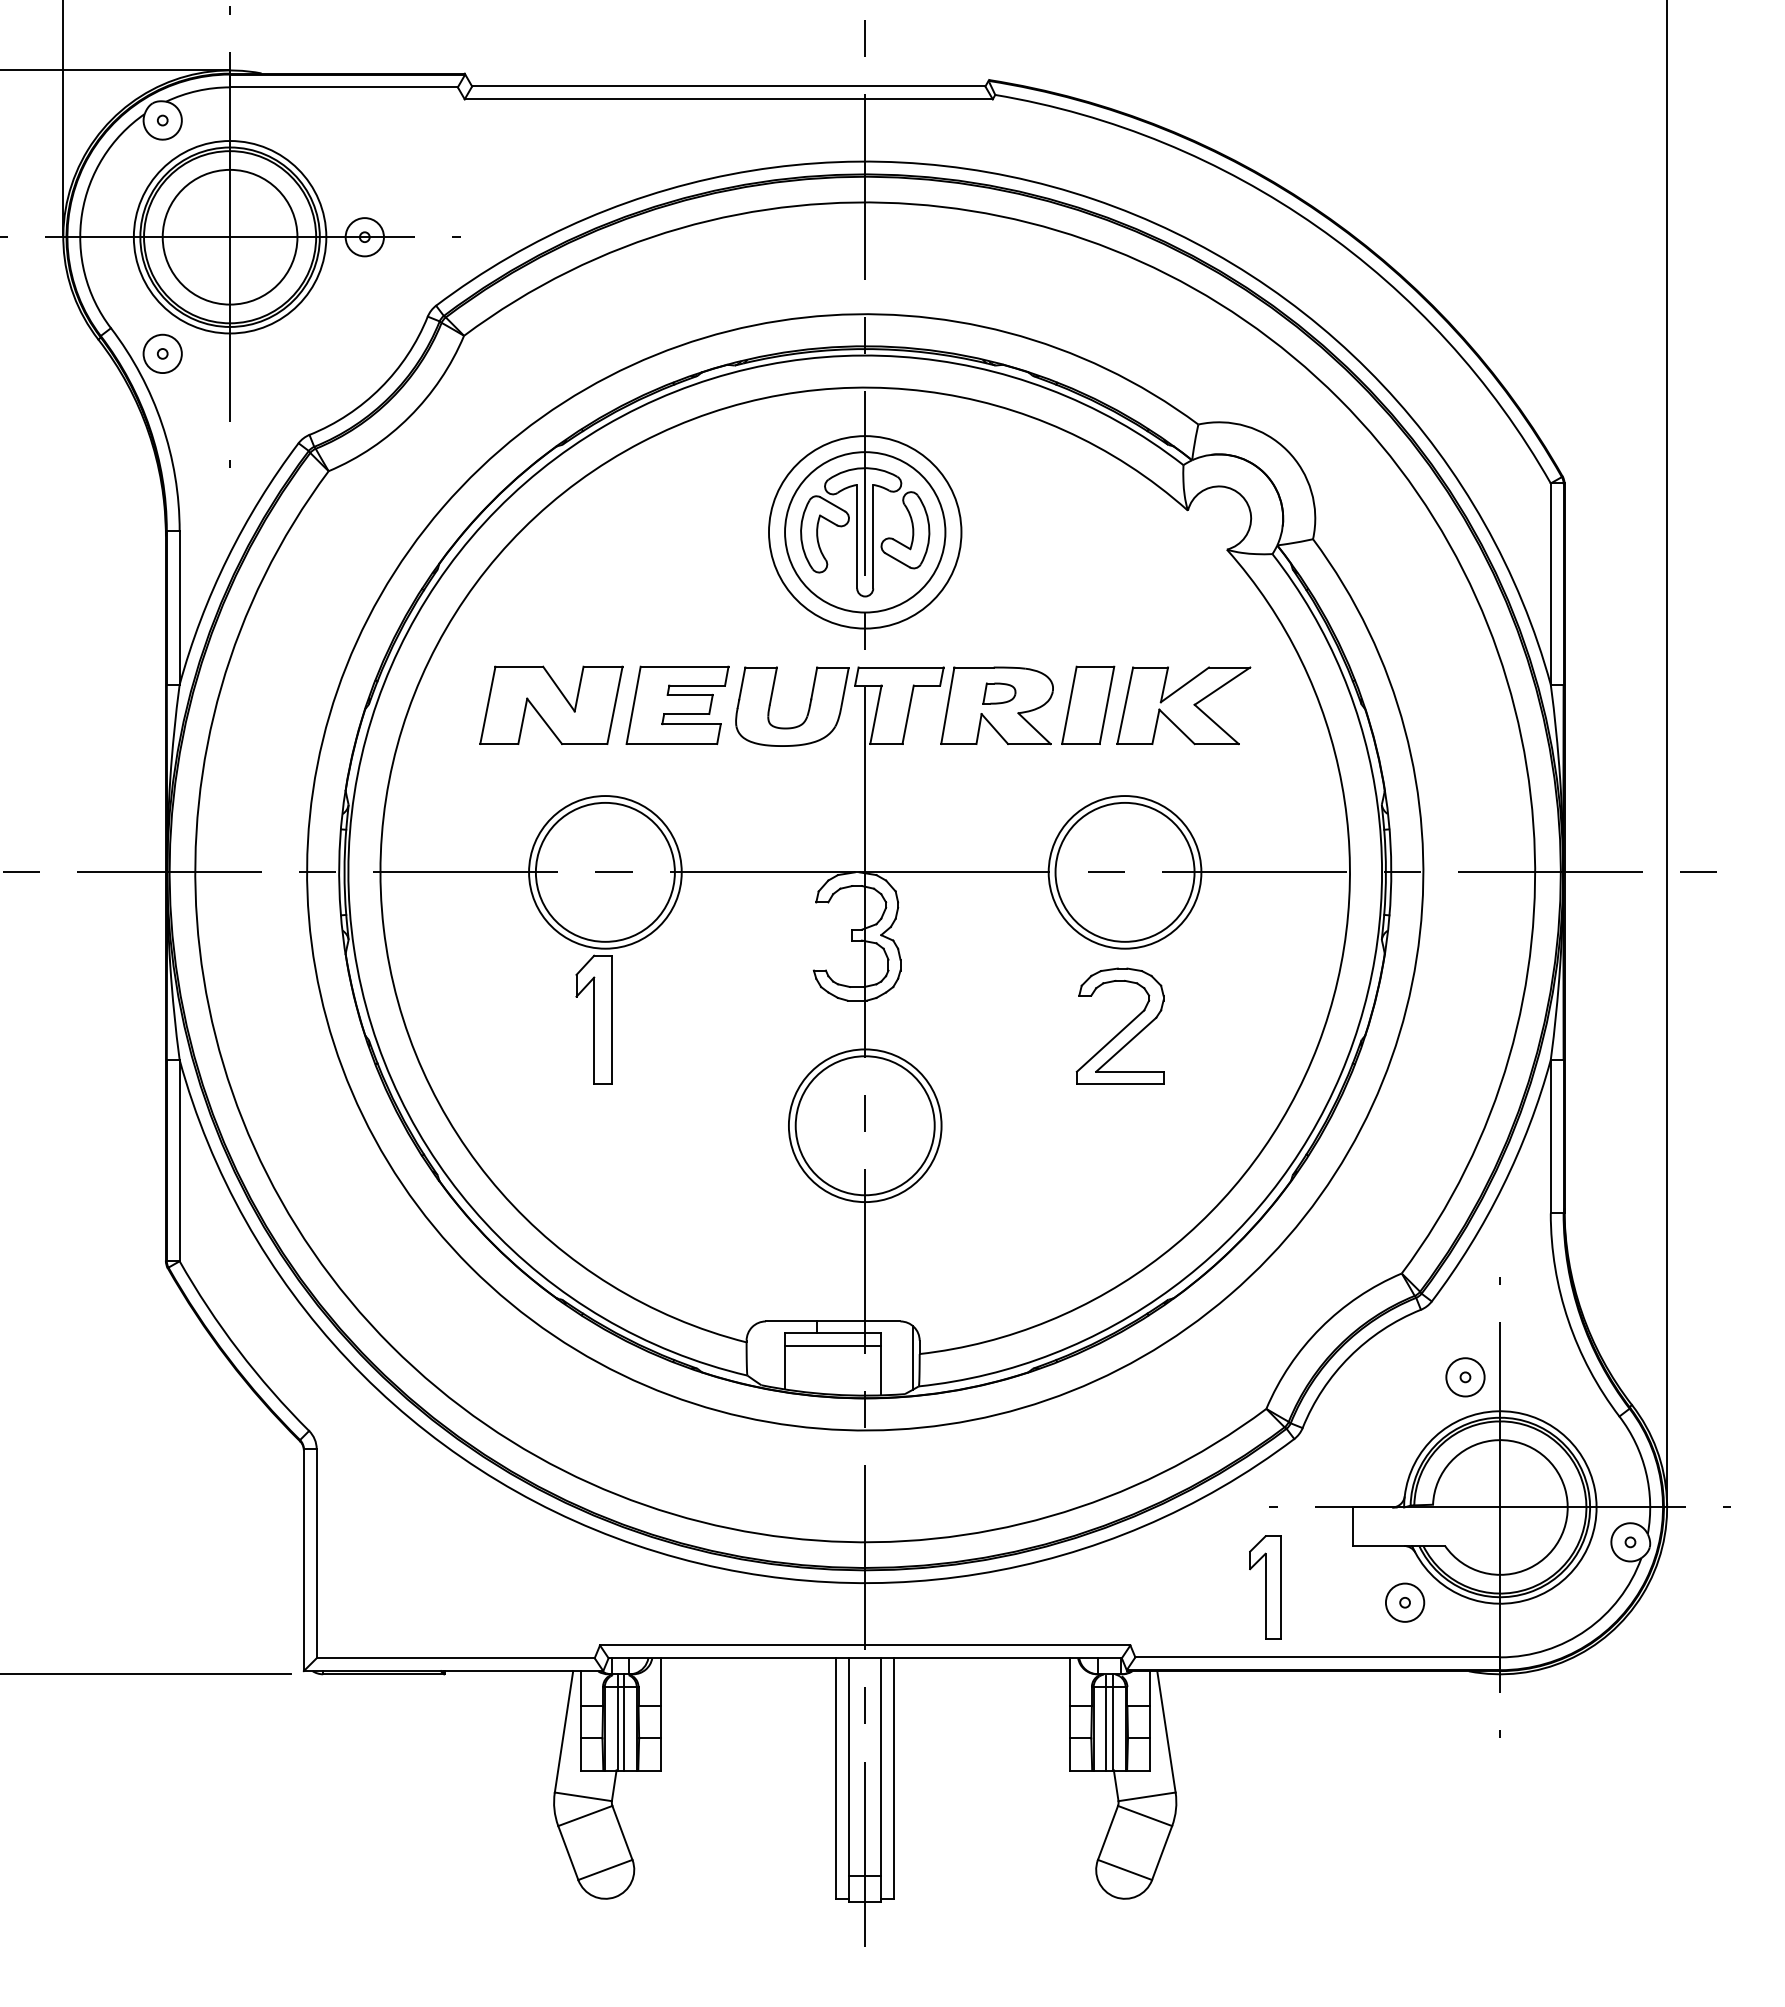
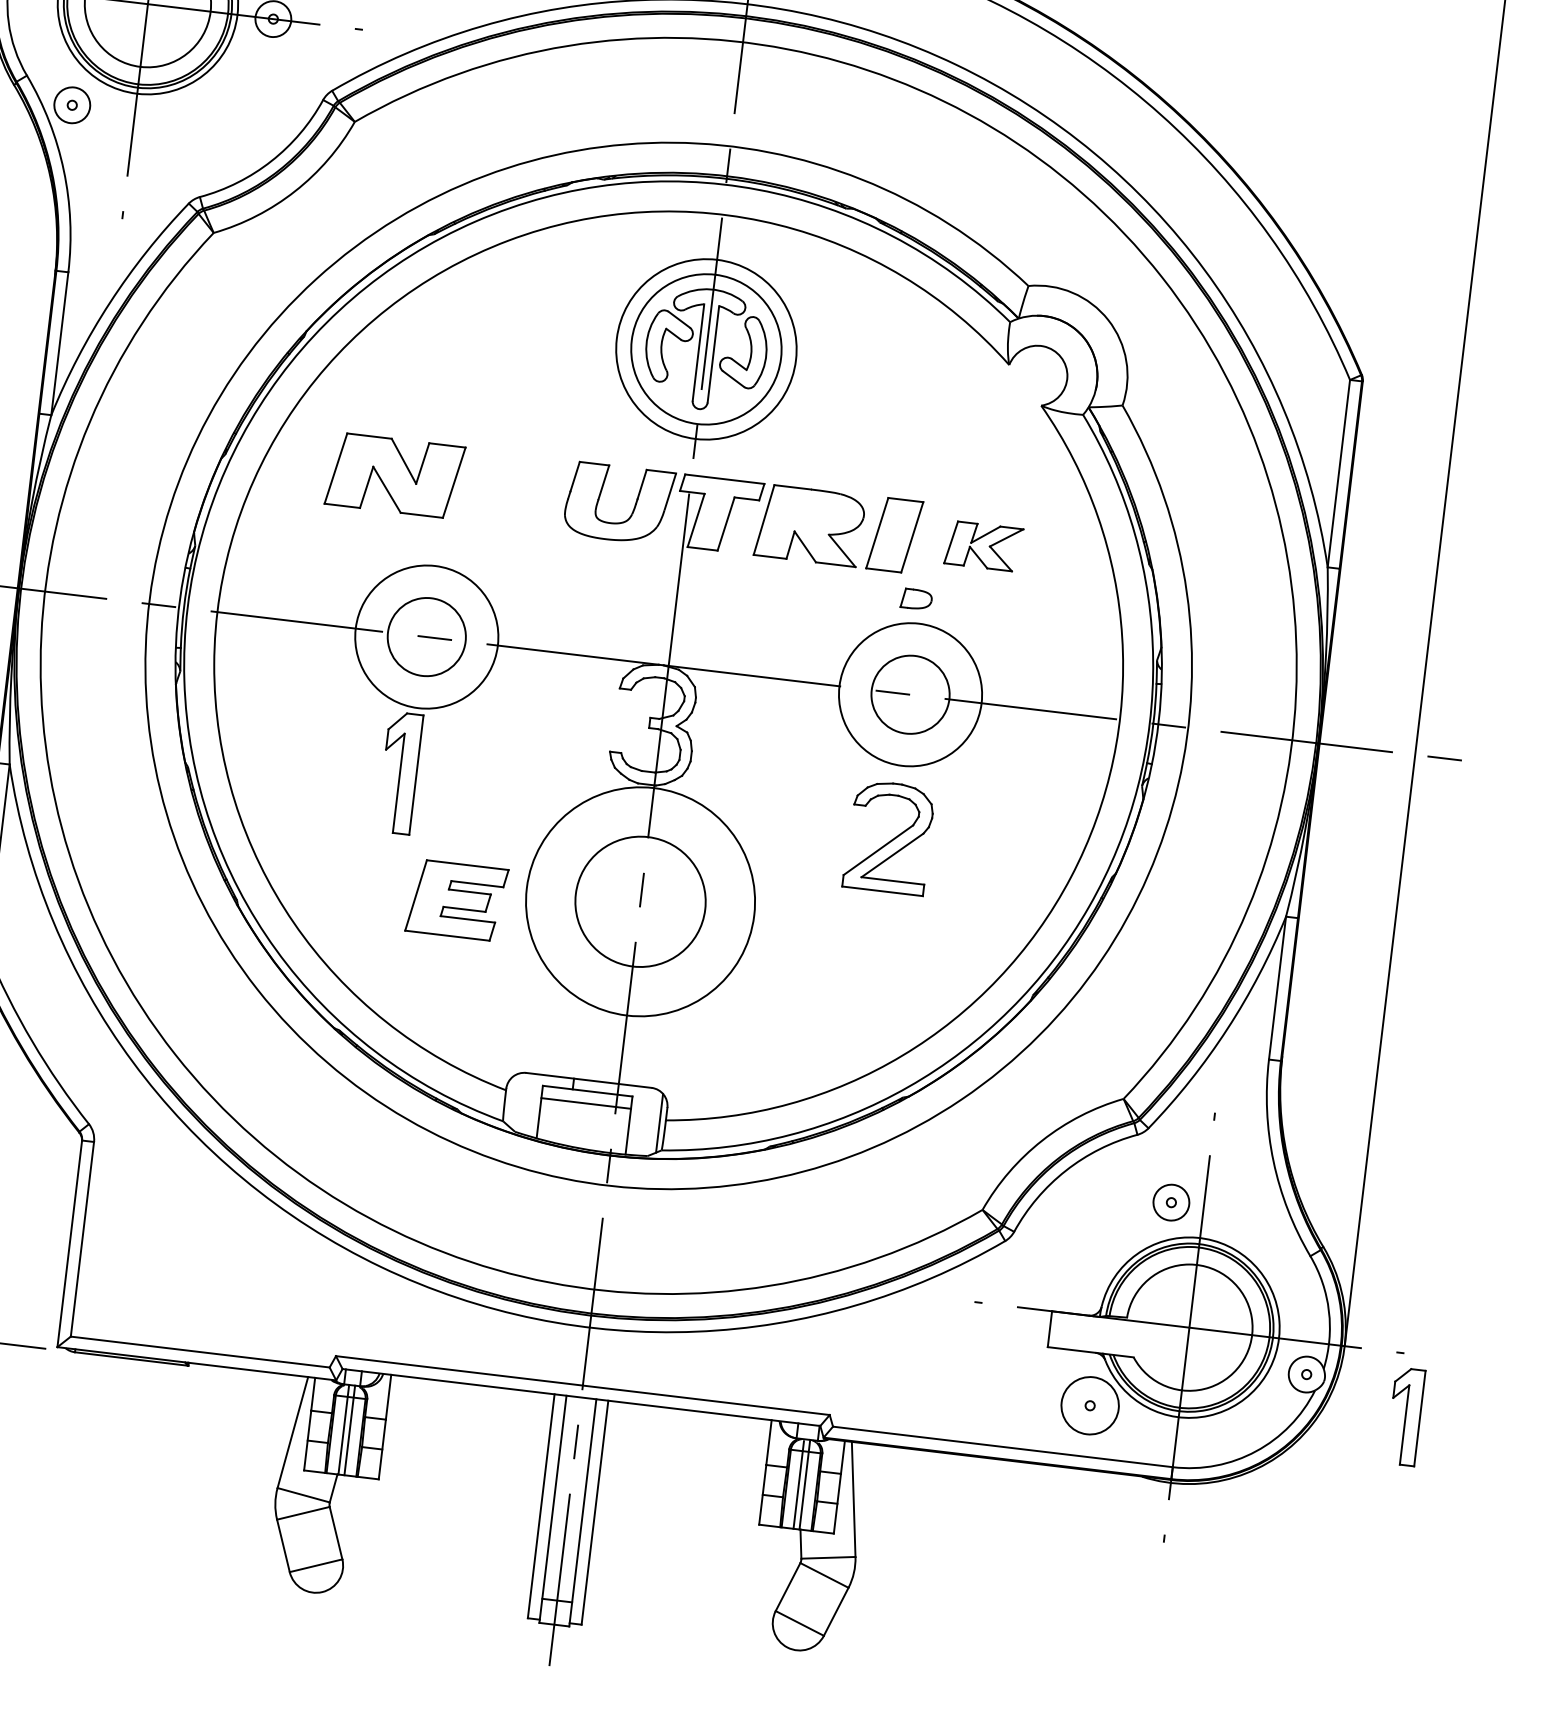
part: (999, 693) -> (916, 599), moved
part: (677, 704) -> (456, 899), moved
part: (1183, 705) -> (983, 545), size x0.6
circle: (604, 871) -> (426, 636), size x0.6
circle: (1124, 871) -> (910, 693), size x0.6
circle: (864, 1125) -> (639, 901), size x1.6
part: (1265, 1587) -> (1405, 1416), moved
circle: (1404, 1602) -> (1089, 1405), size x1.6

